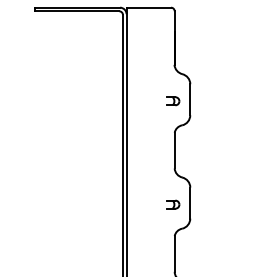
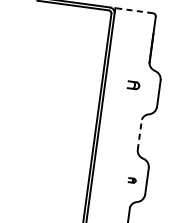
line: (148, 7) -> (133, 10), solid -> dashed
part: (173, 101) -> (134, 85), moved
line: (174, 150) -> (139, 134), solid -> dashed
part: (173, 204) -> (132, 180), size x0.6

